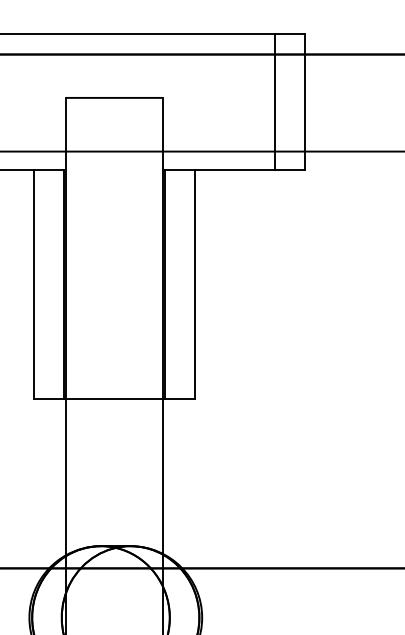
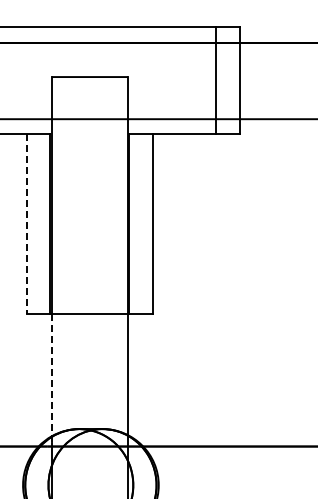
line: (33, 285) -> (26, 224), solid -> dashed
line: (65, 481) -> (51, 378), solid -> dashed

